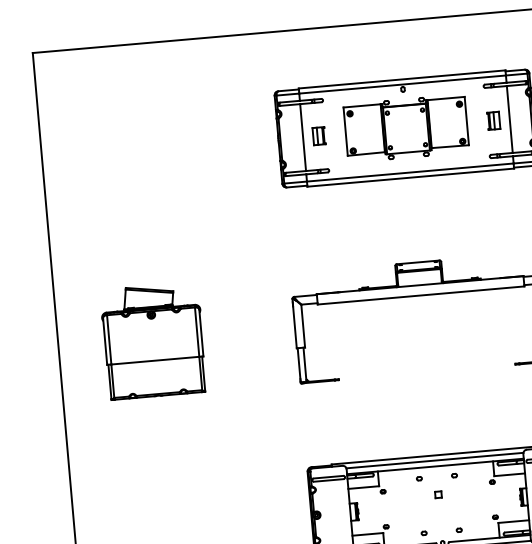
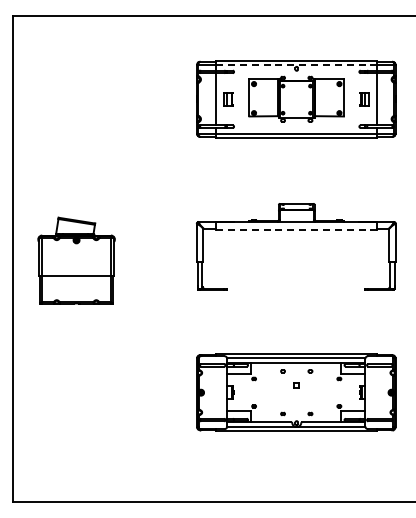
line: (402, 85) -> (296, 65), solid -> dashed
line: (420, 295) -> (296, 229), solid -> dashed
part: (153, 340) -> (76, 260), moved

